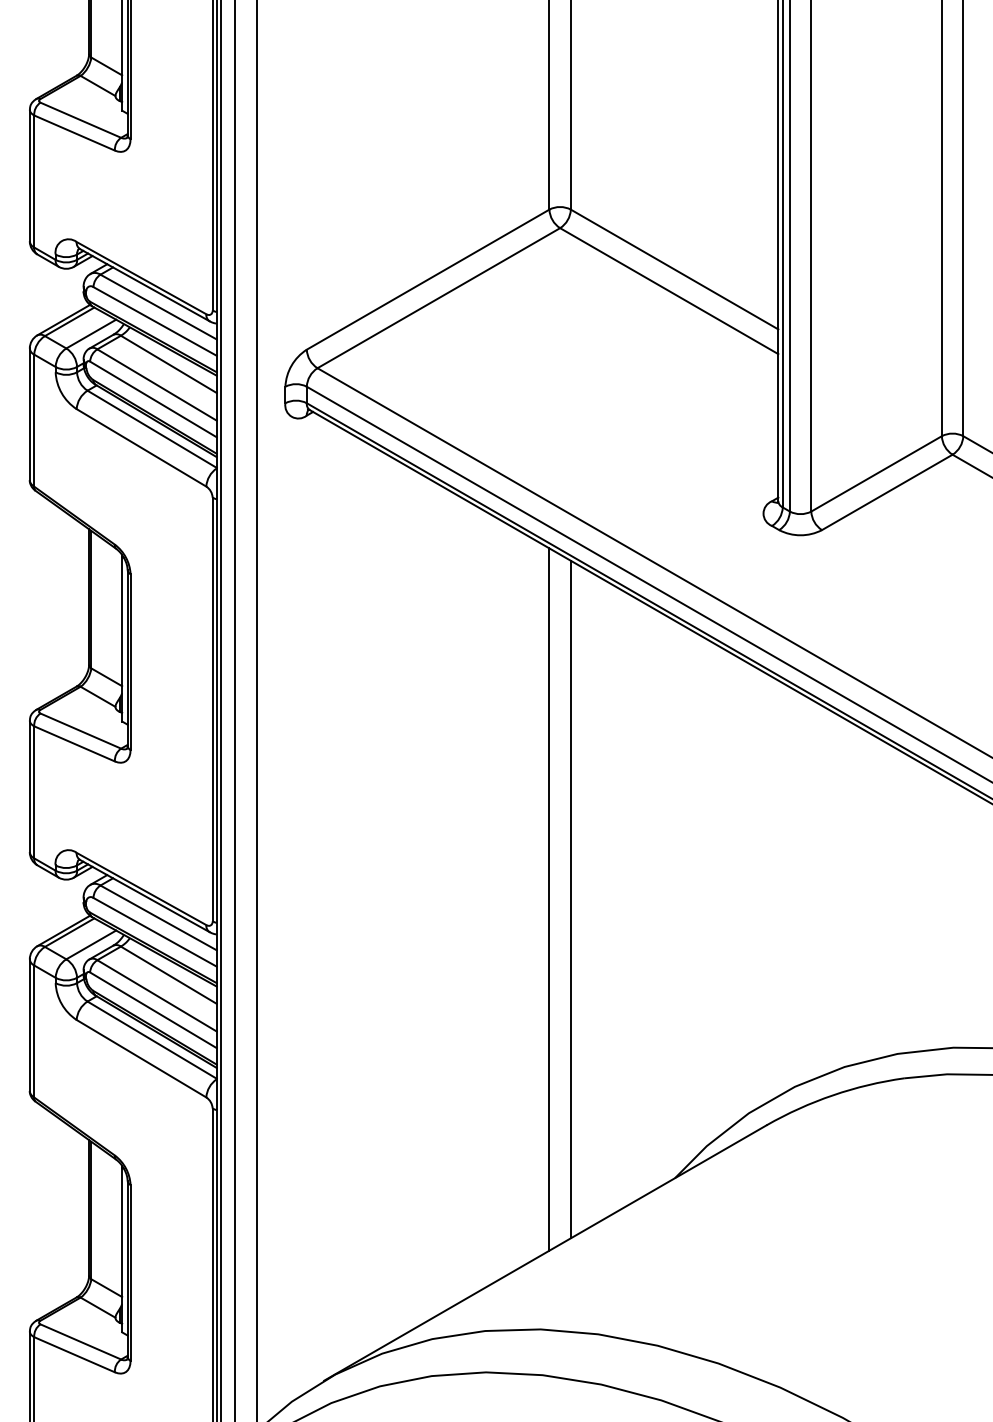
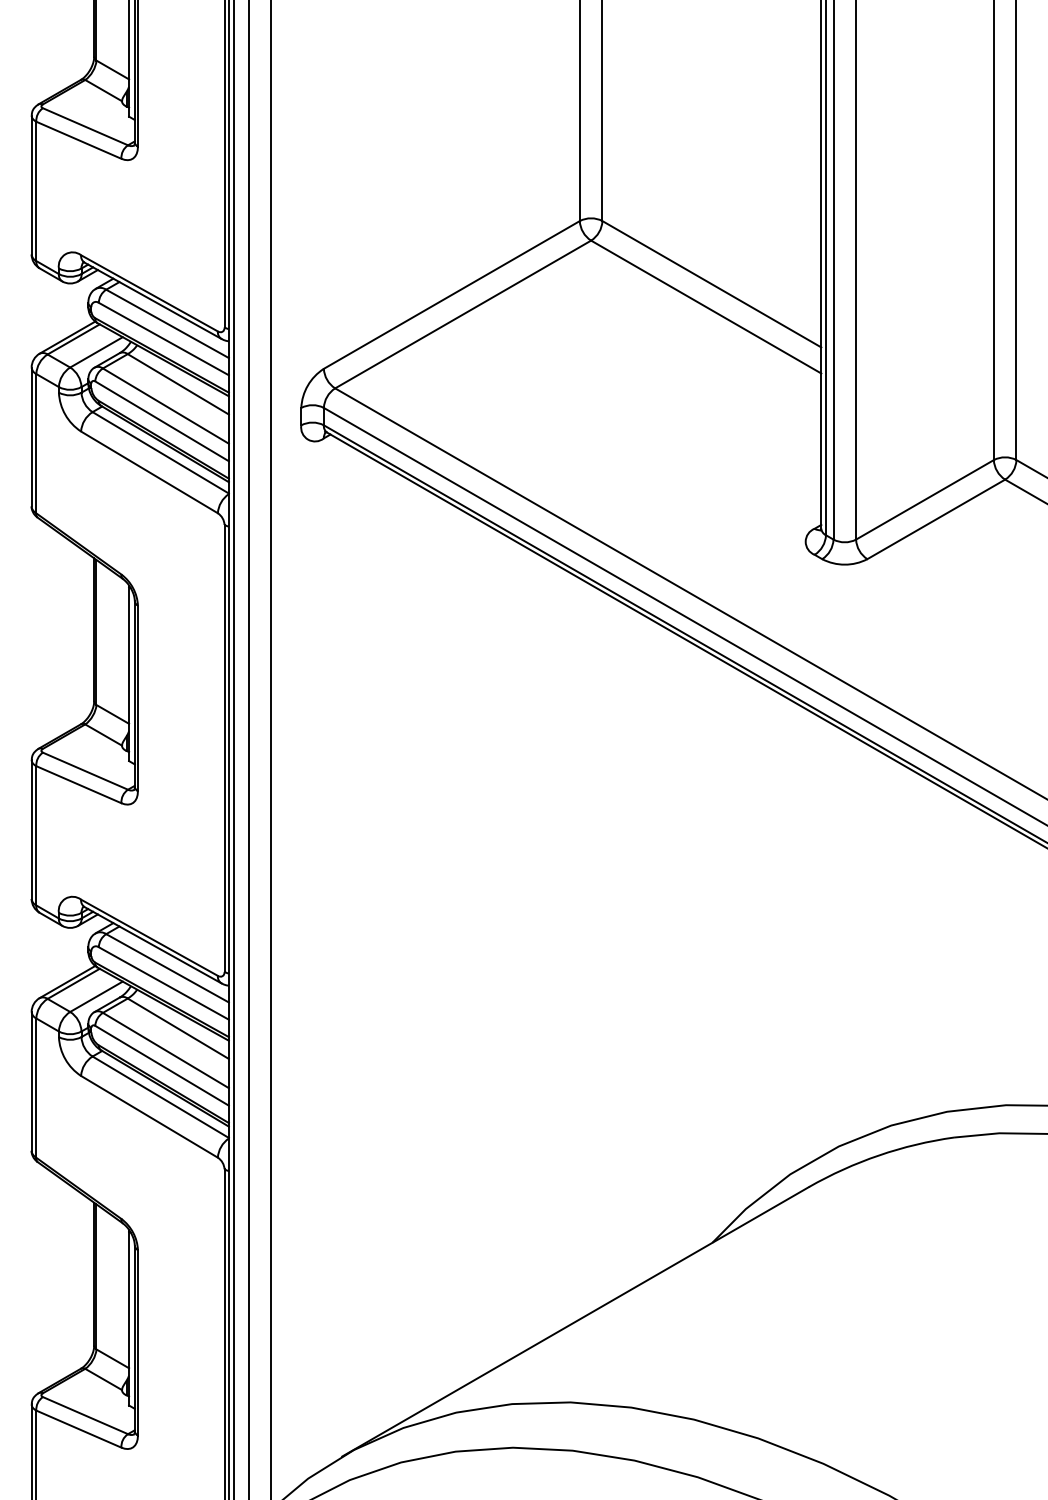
line: (549, 899) -> (579, 948), removed
line: (570, 899) -> (602, 948), removed

